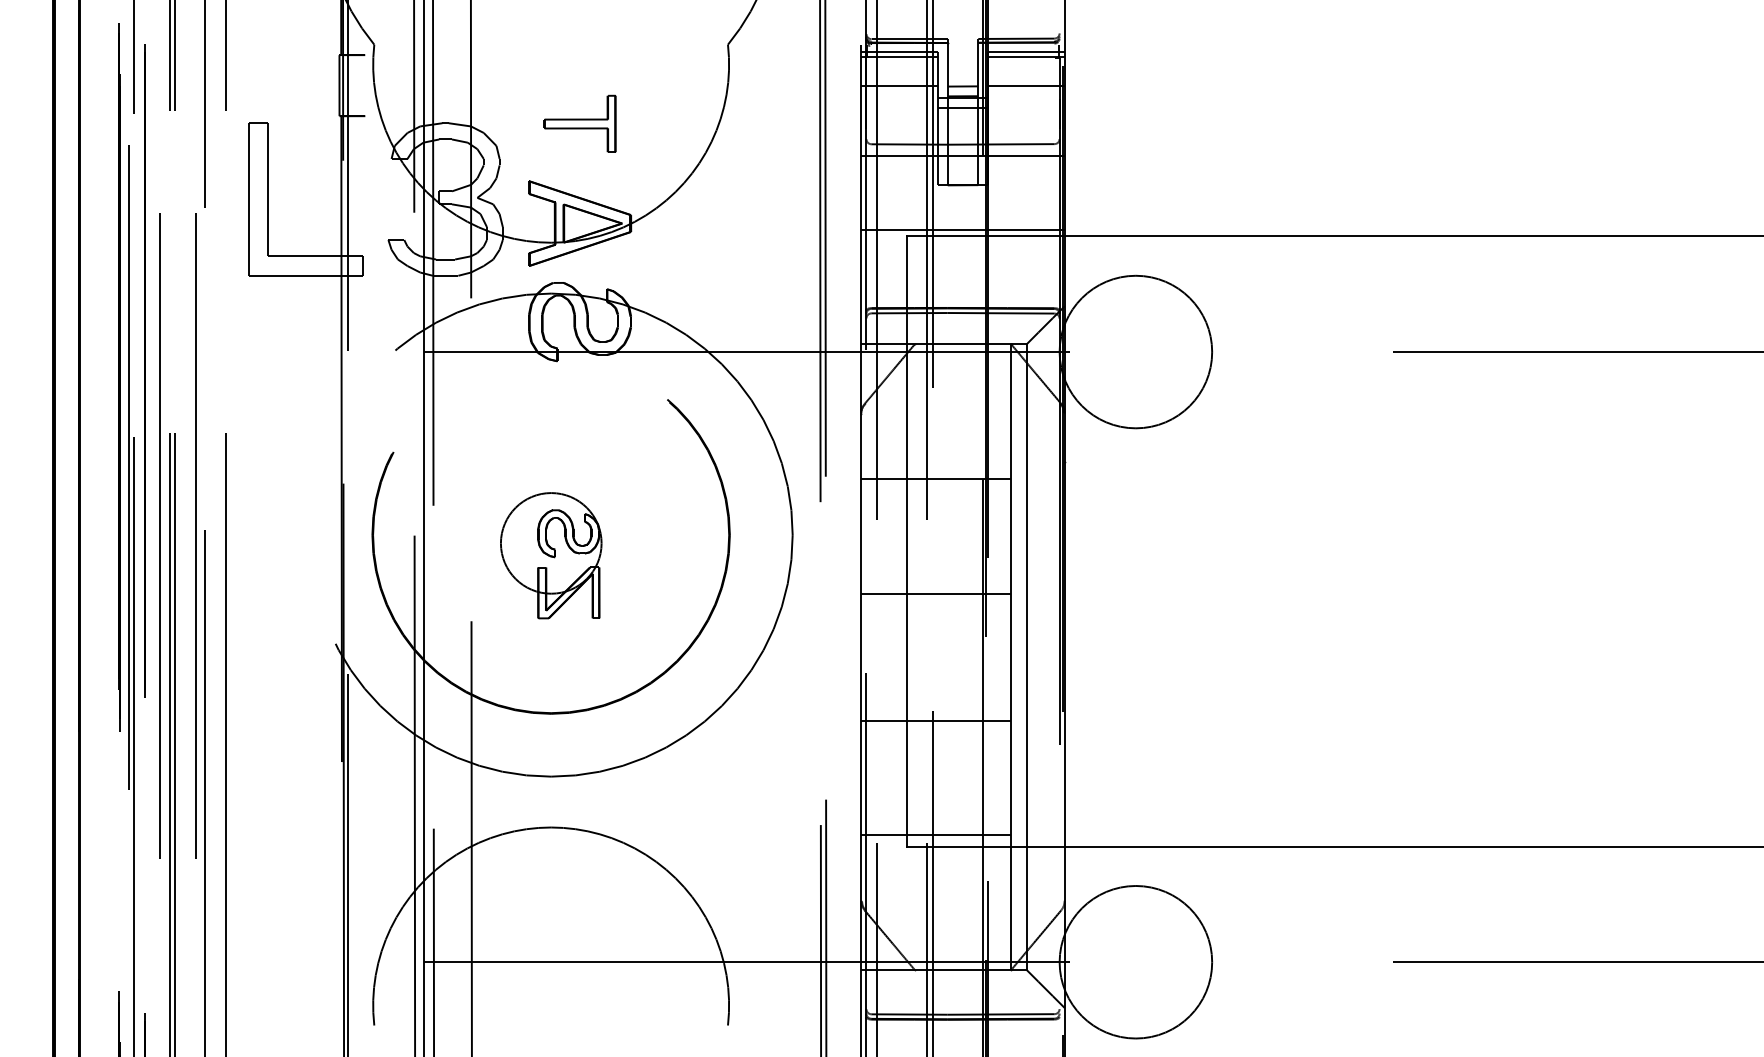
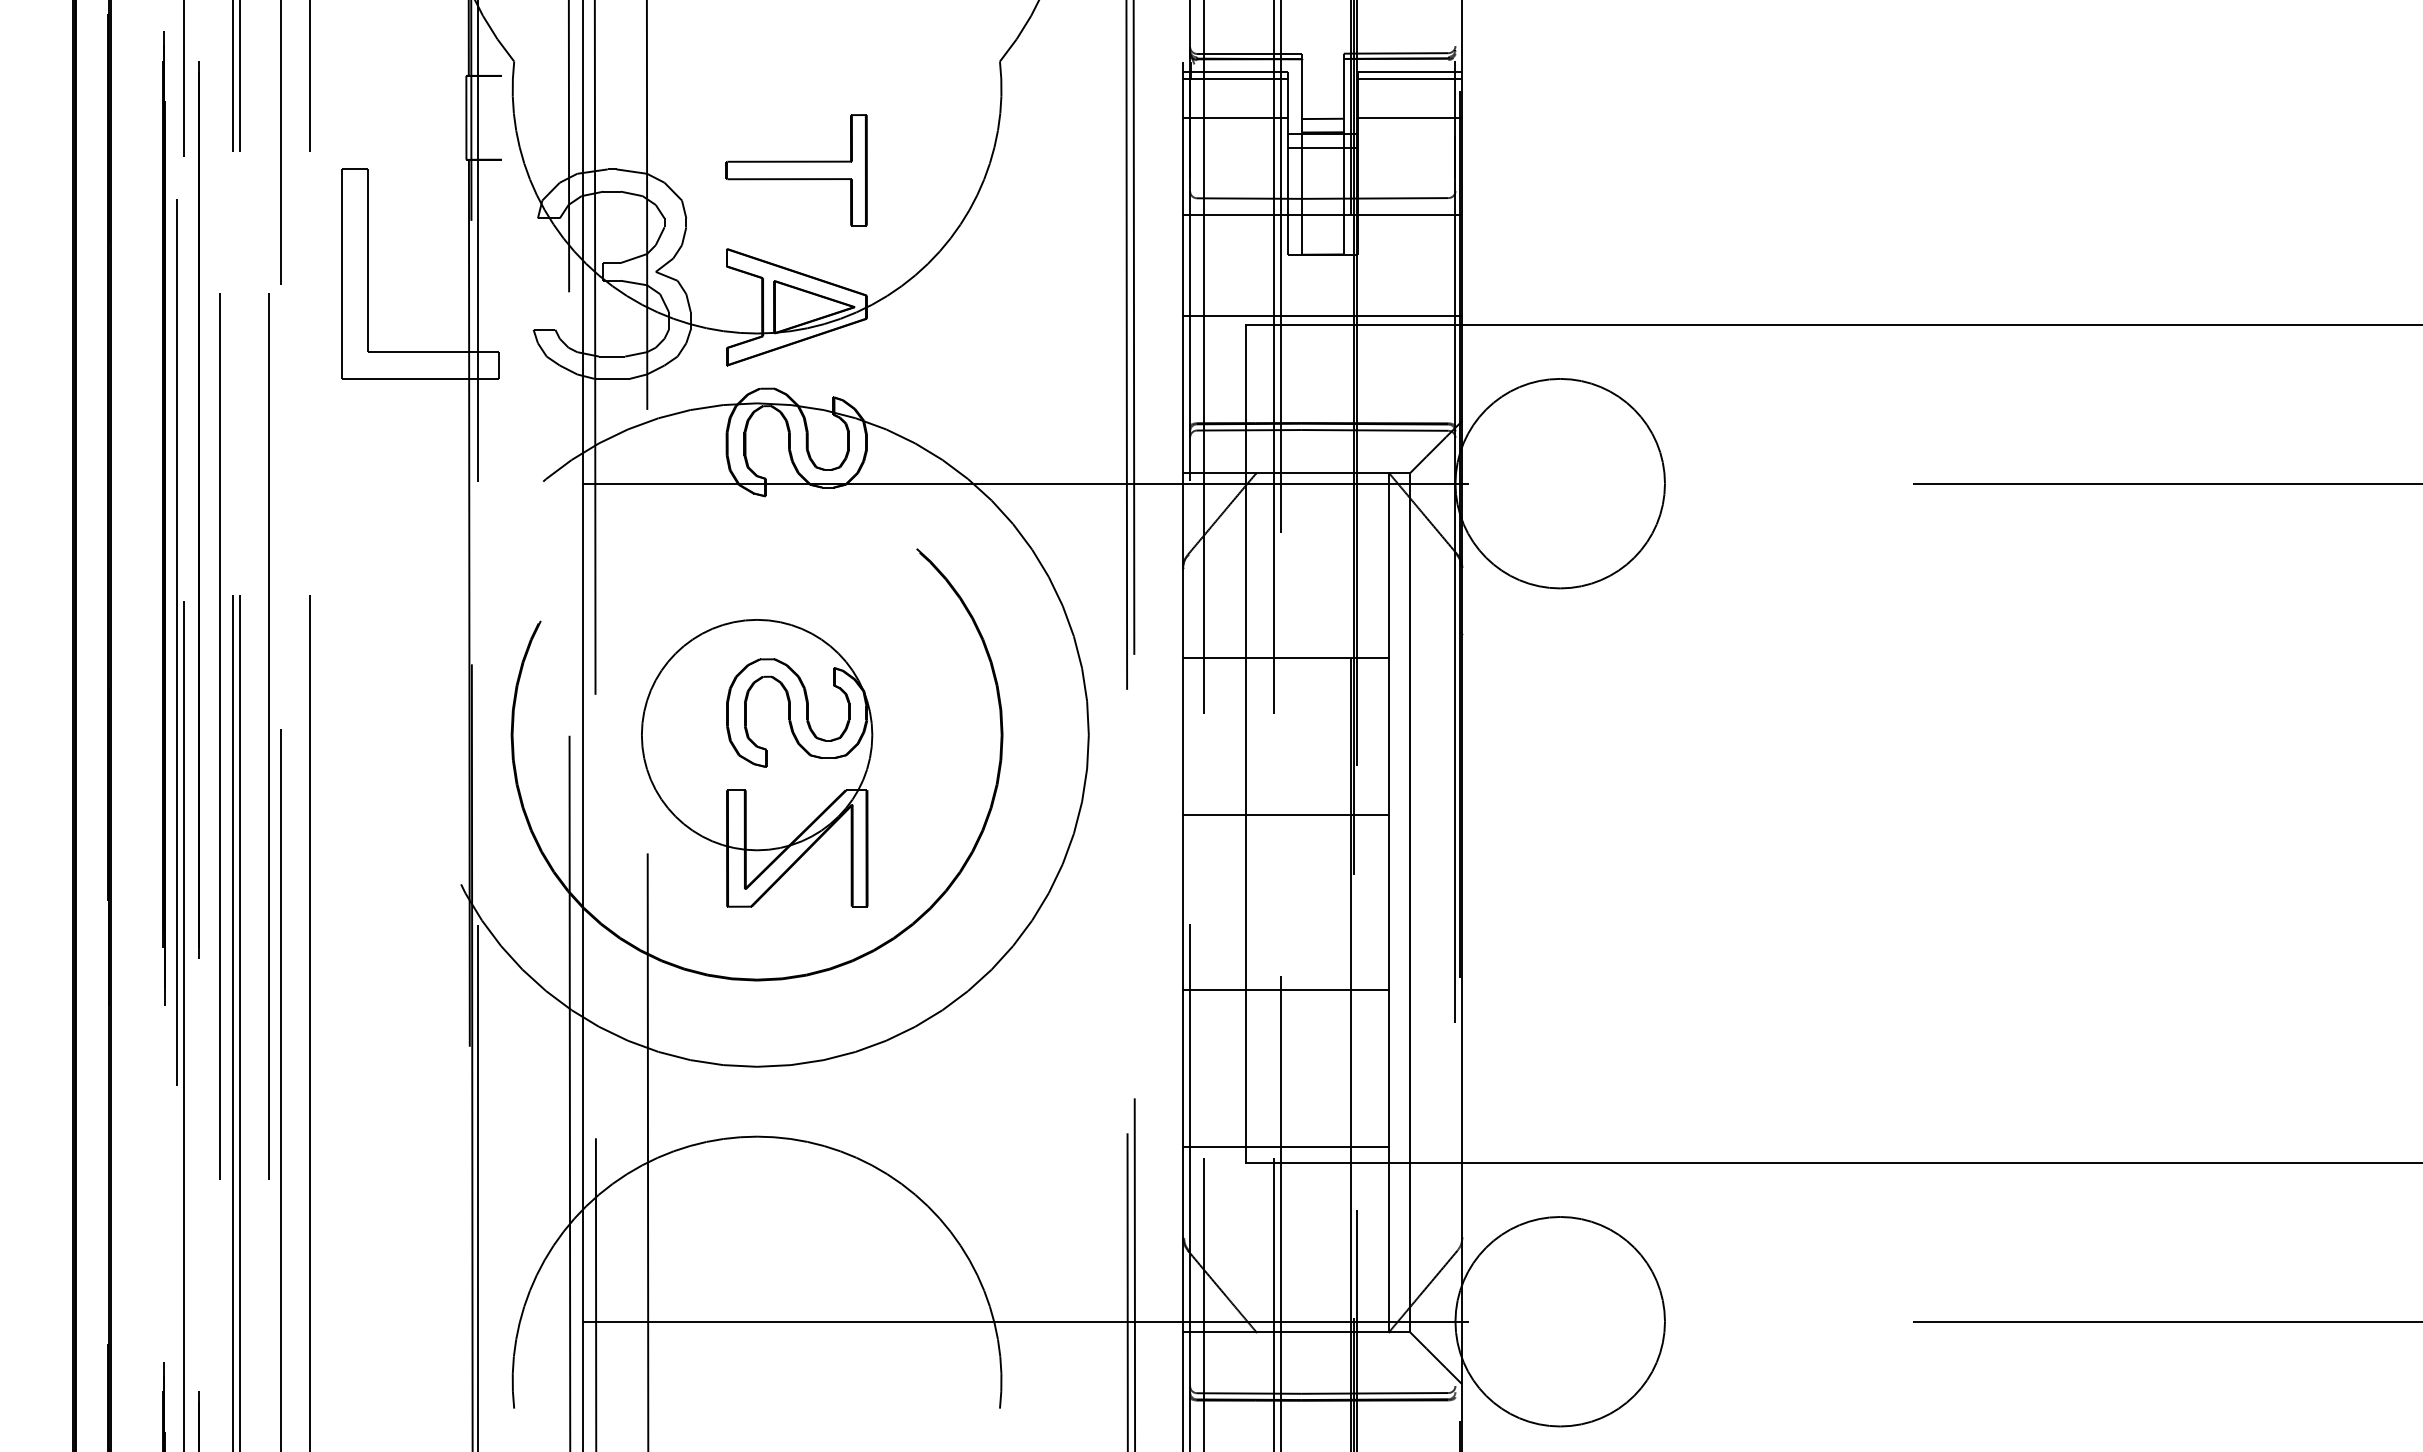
part: (579, 124) -> (796, 170), size x1.43
part: (551, 555) -> (757, 763), size x1.67

